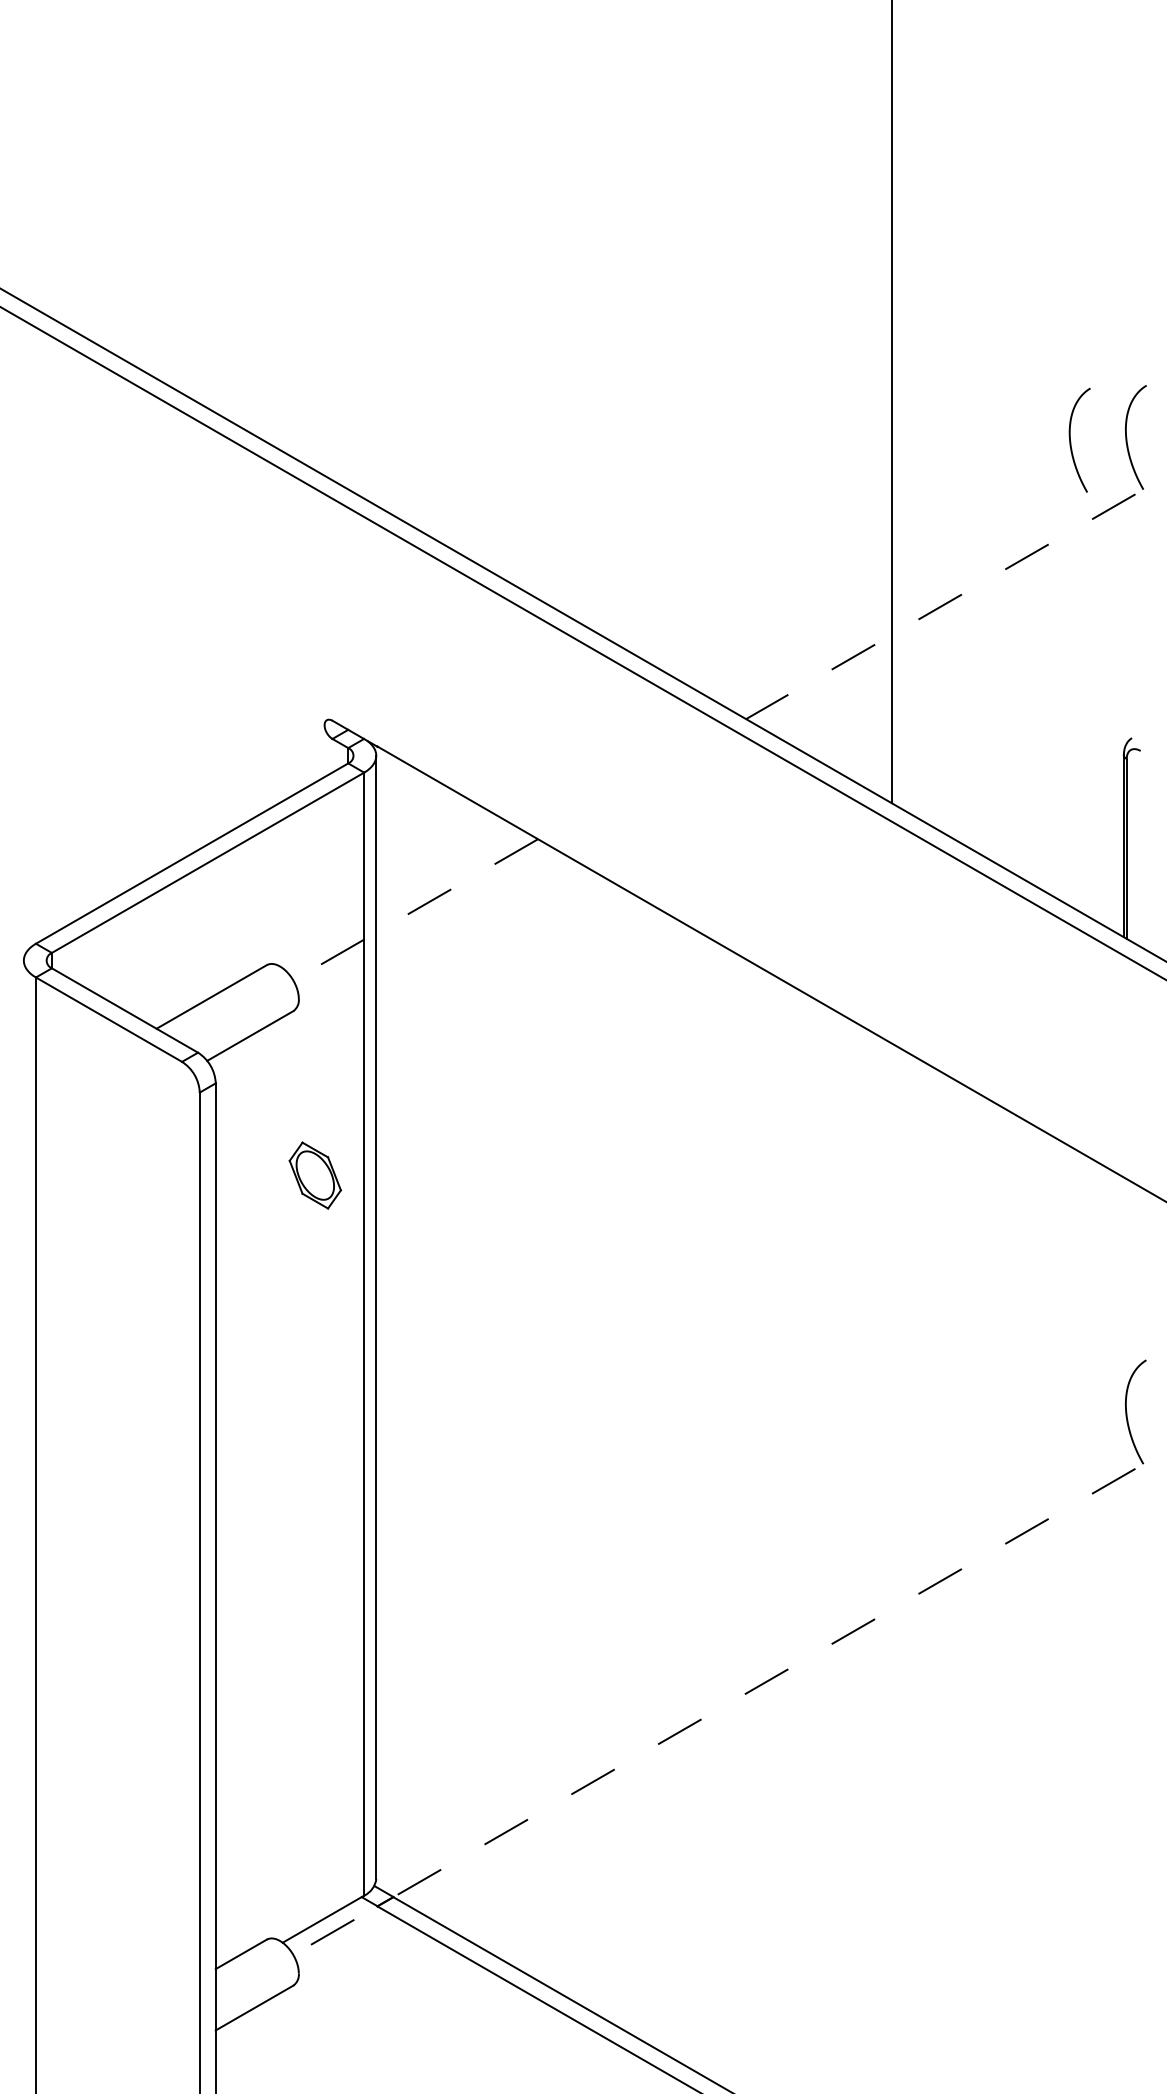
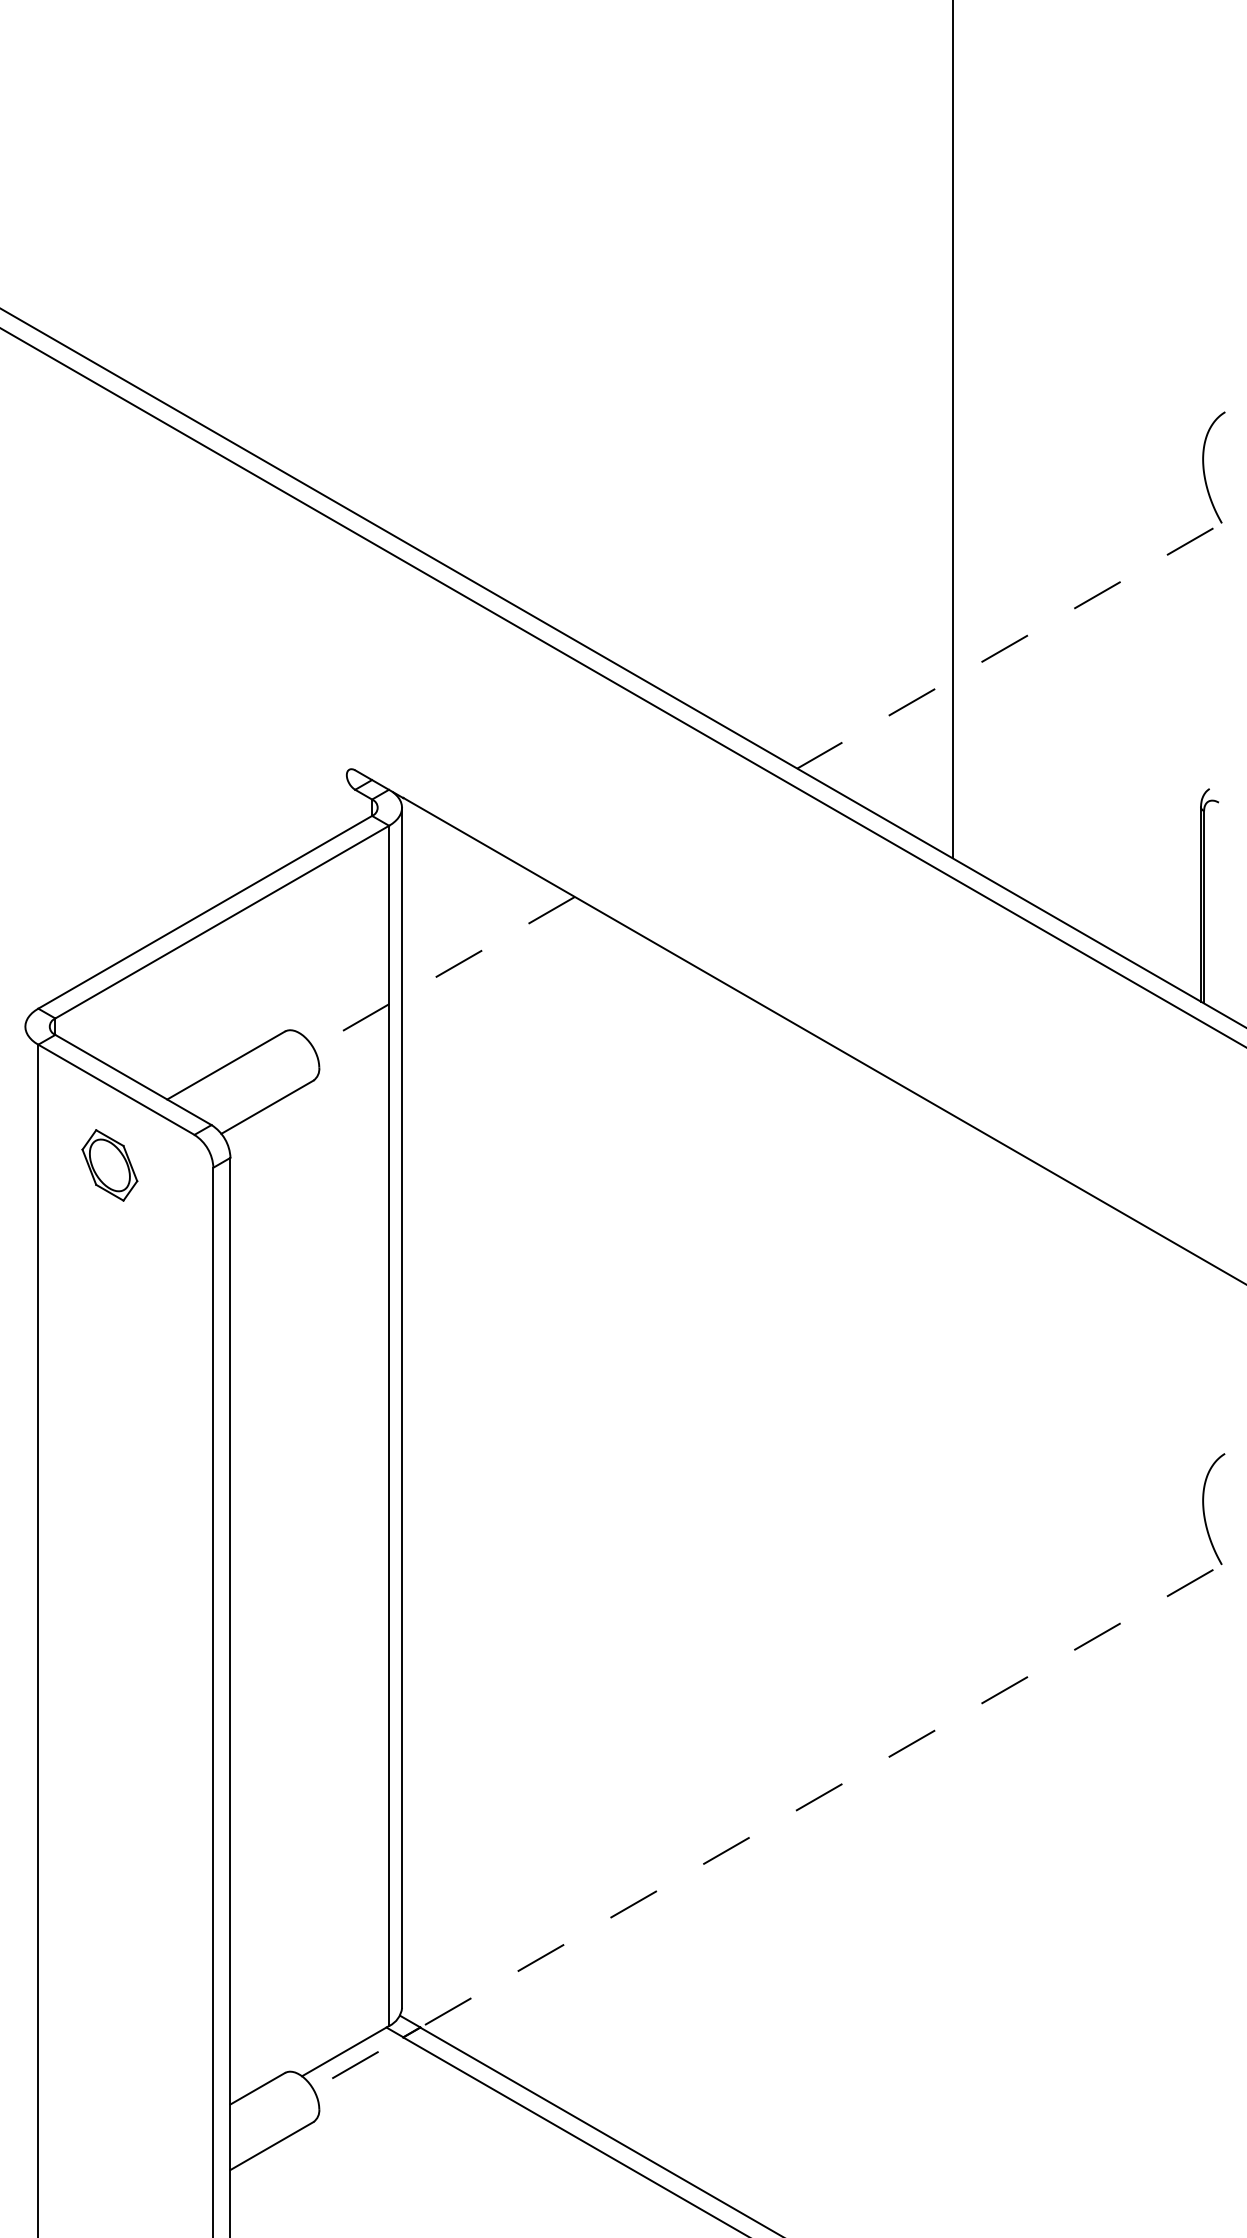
curve: (1070, 440) -> (1144, 470), removed
part: (314, 1175) -> (109, 1165), moved

